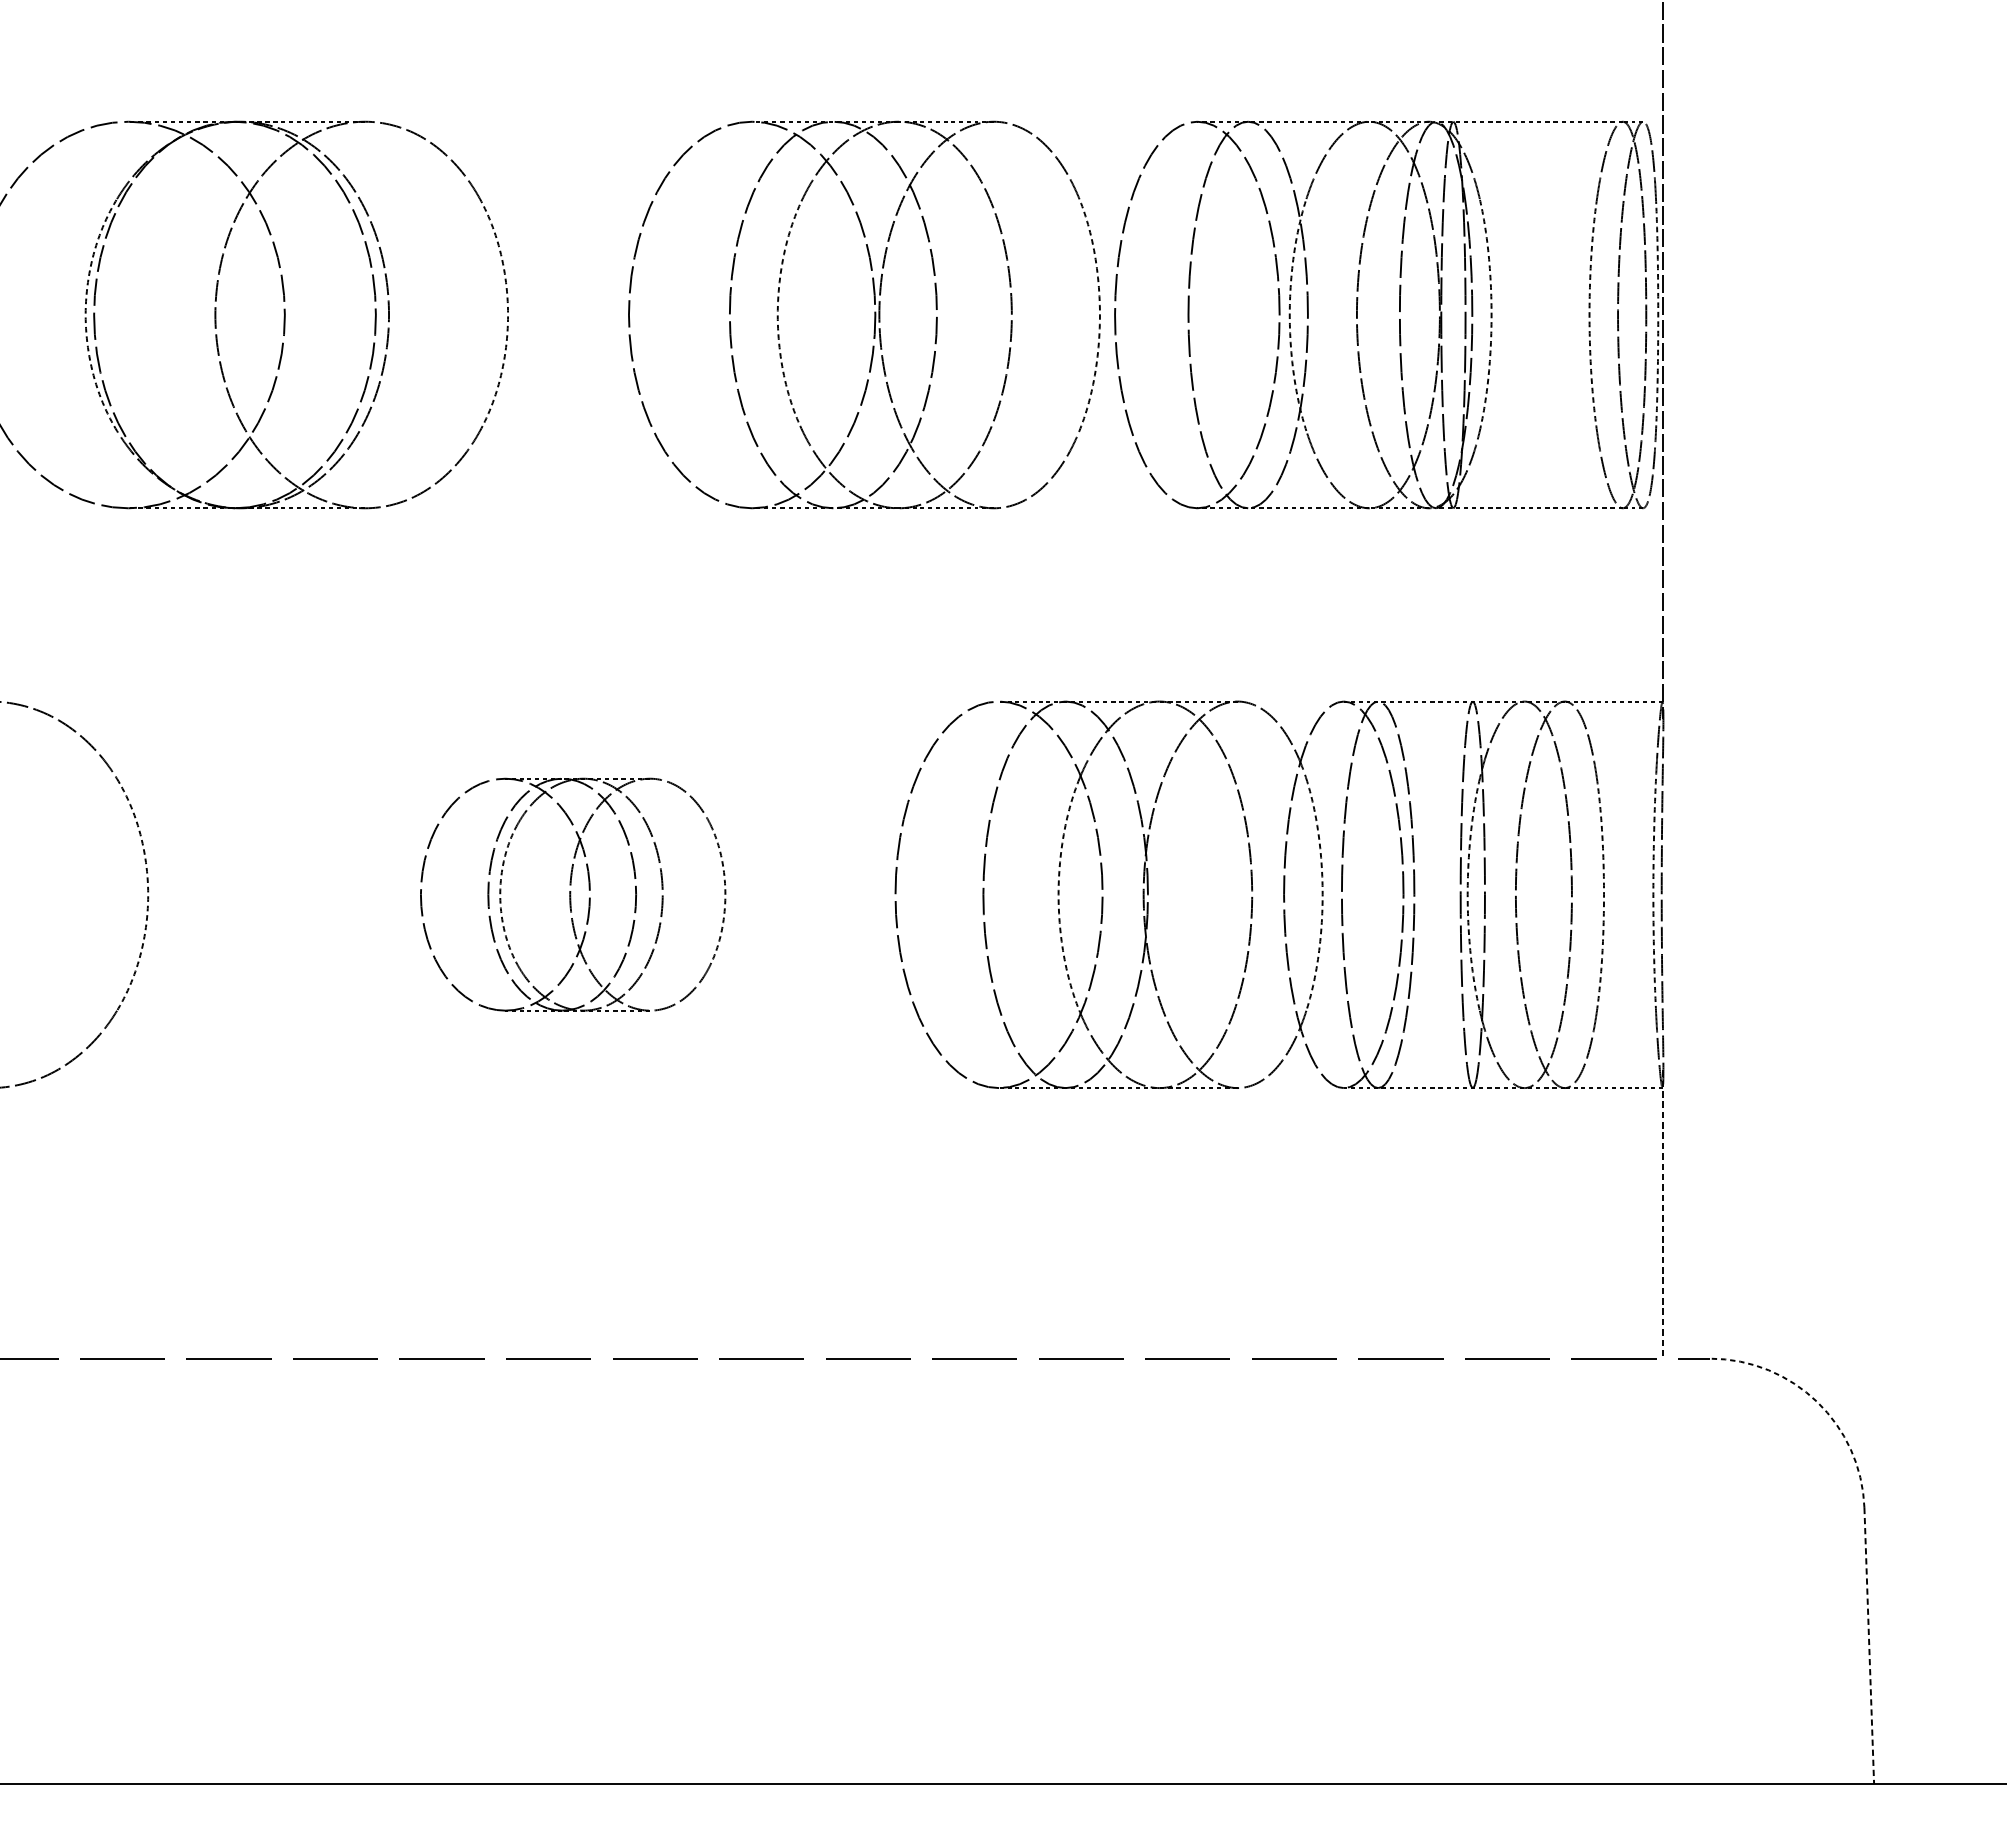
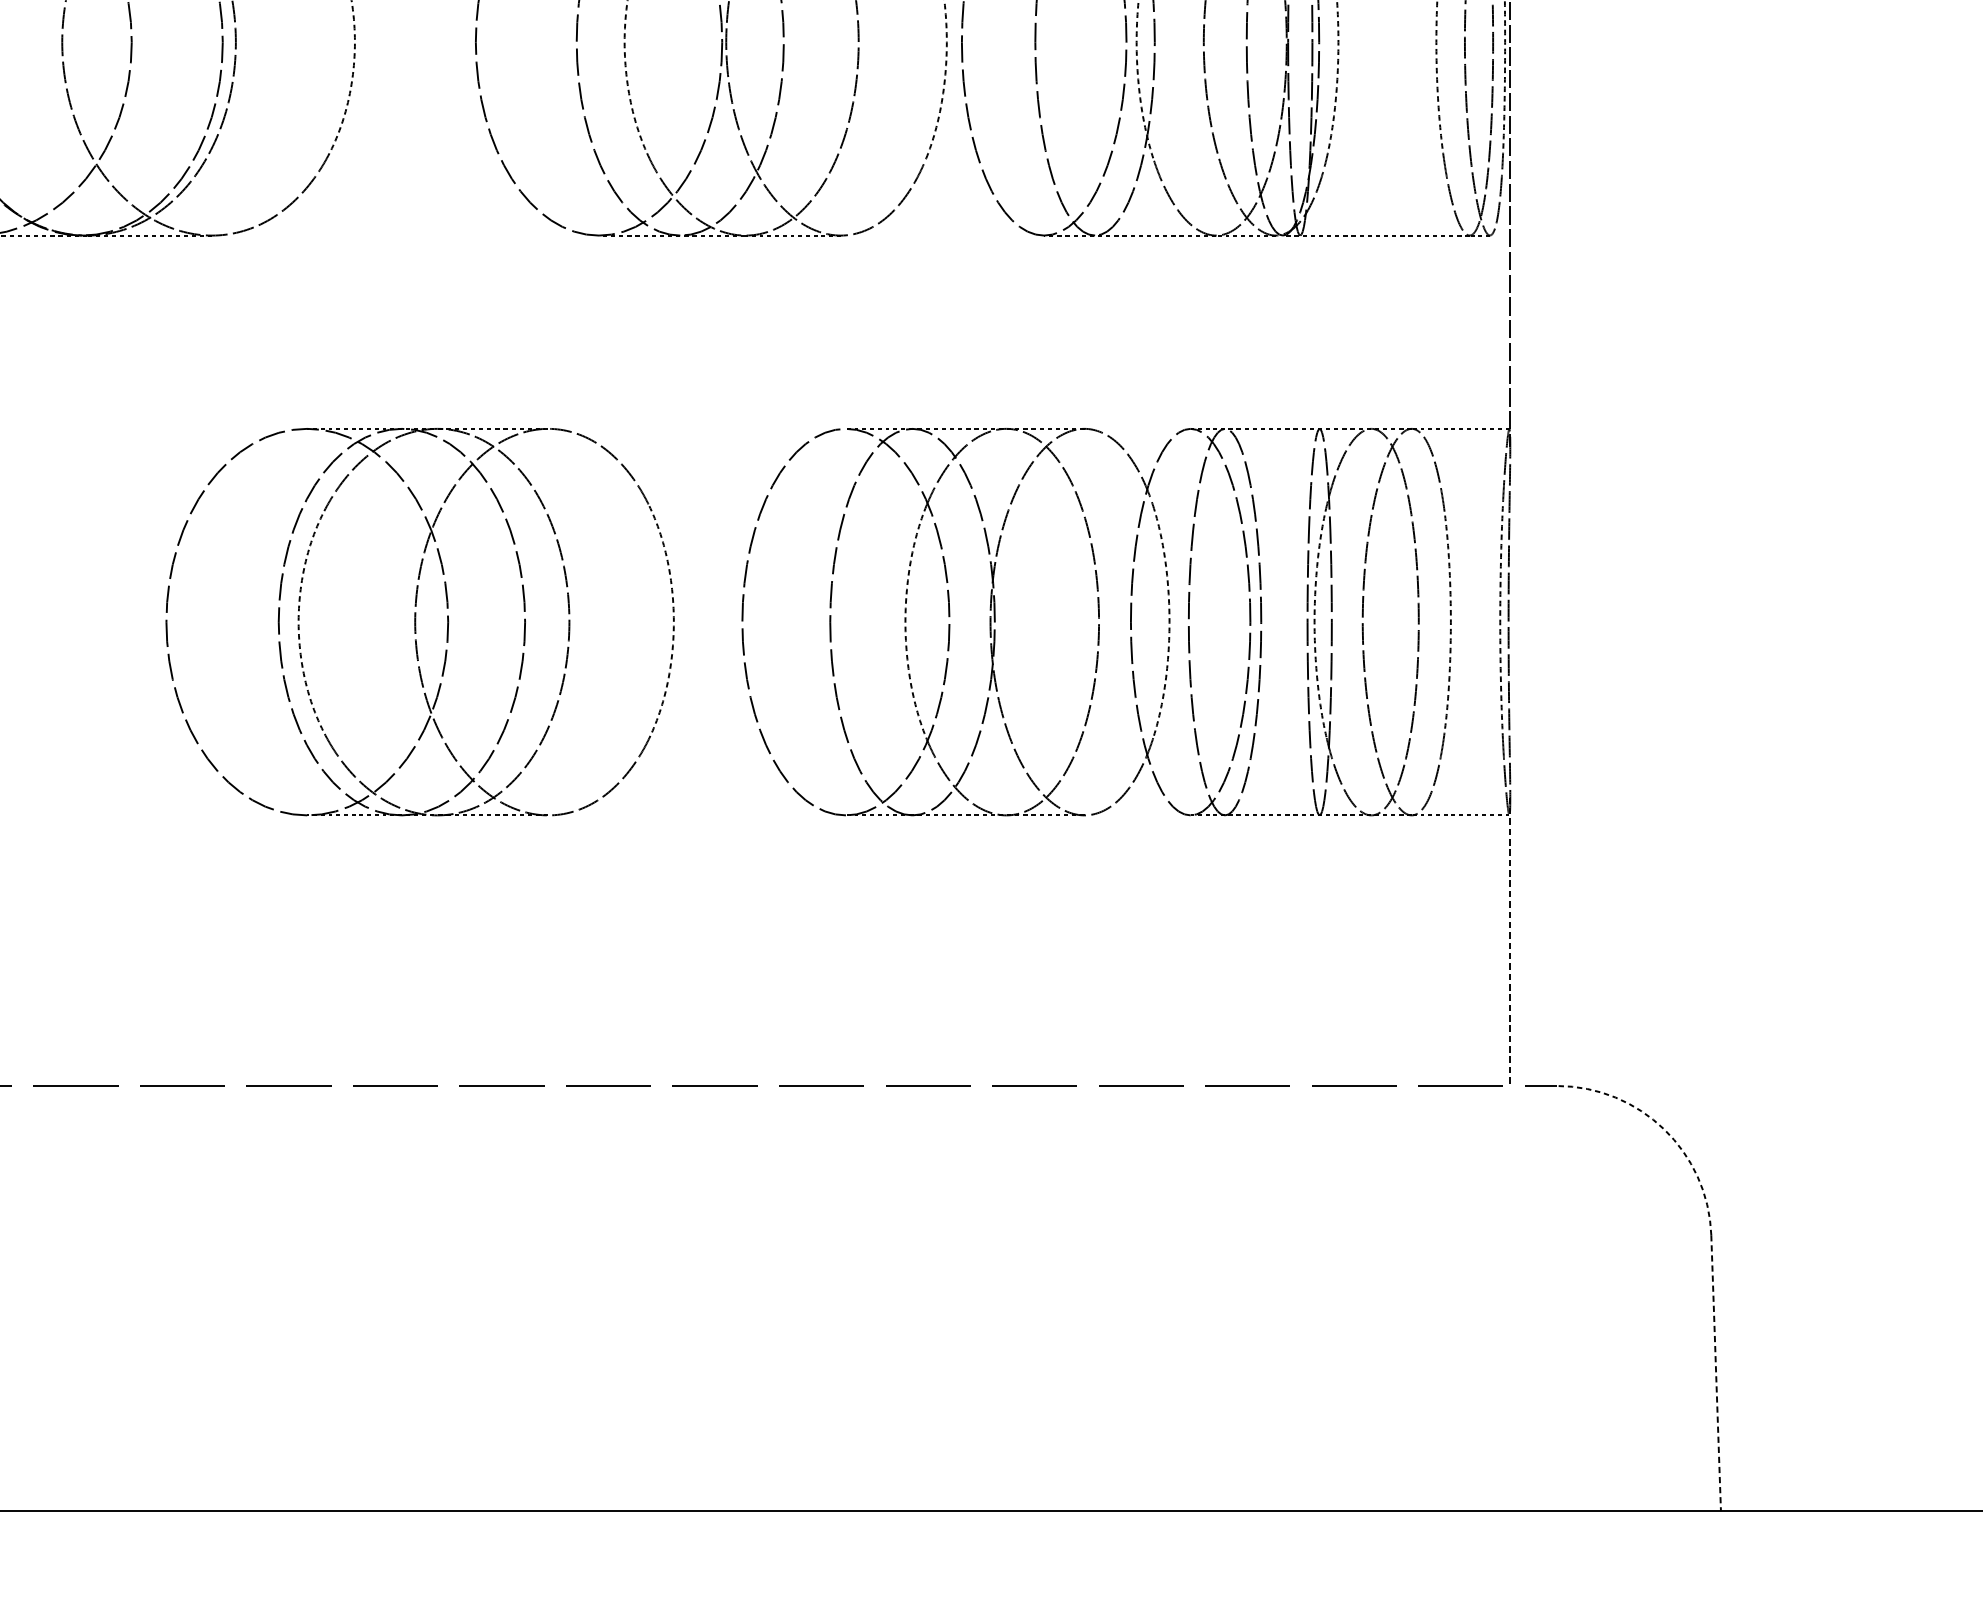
part: (572, 894) -> (419, 621), size x1.67

